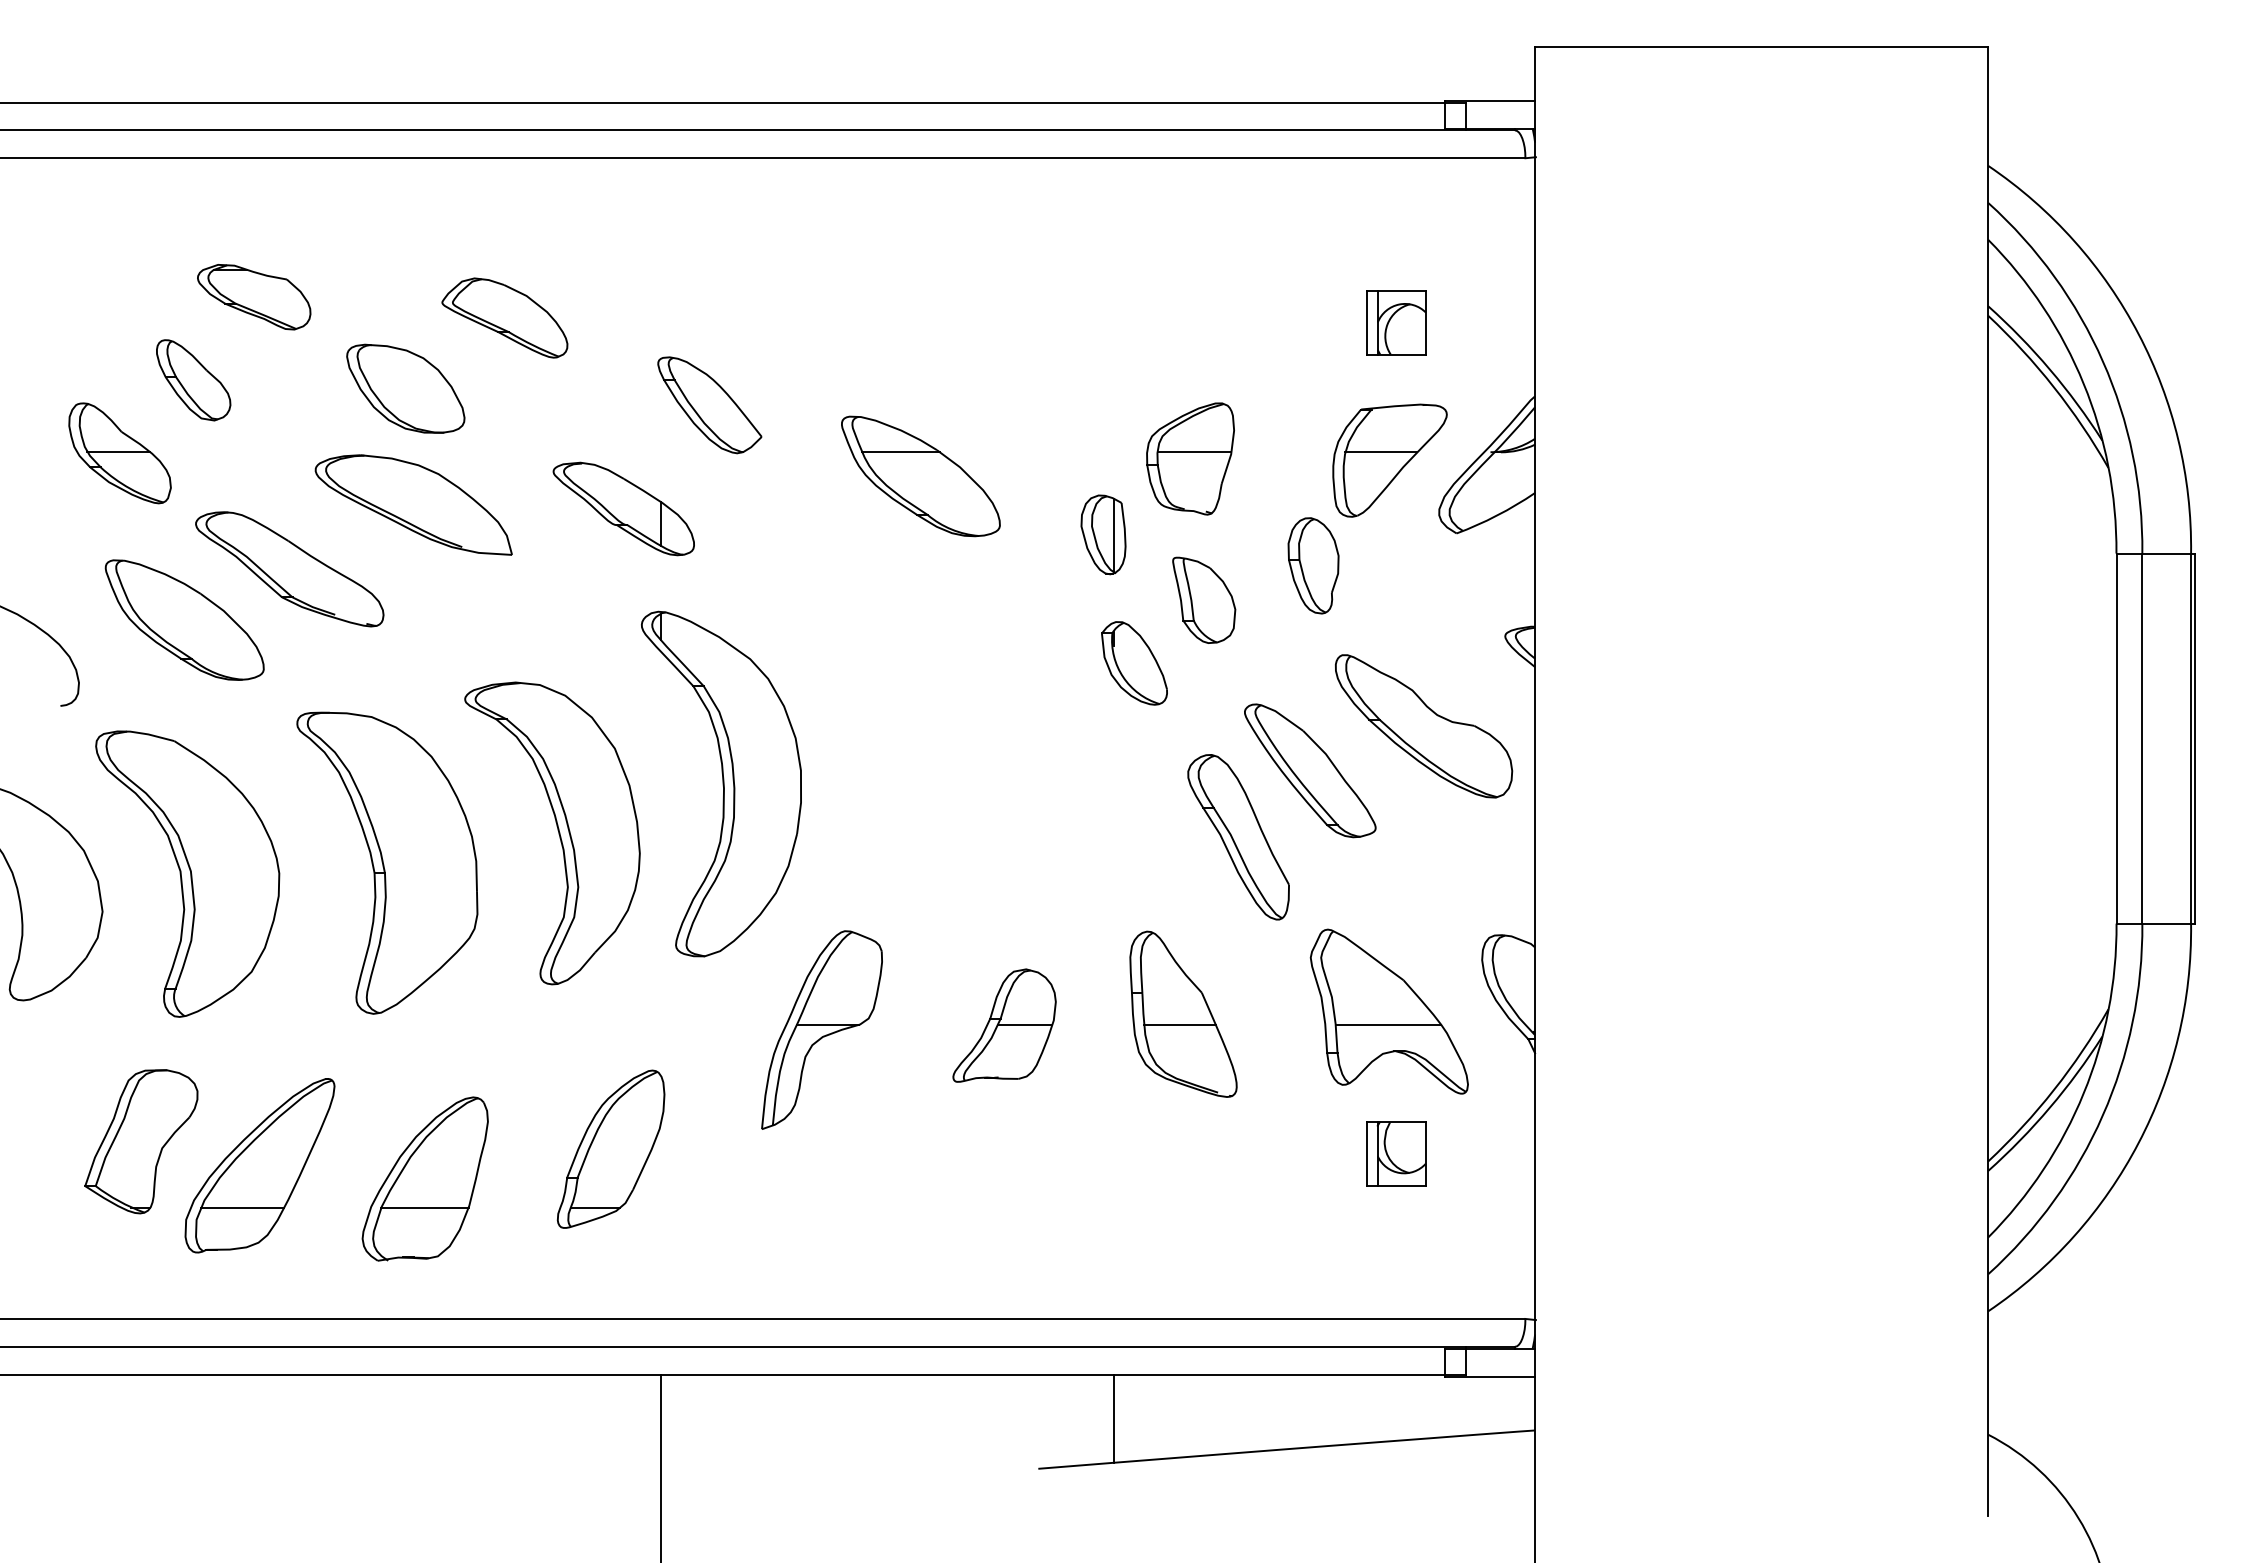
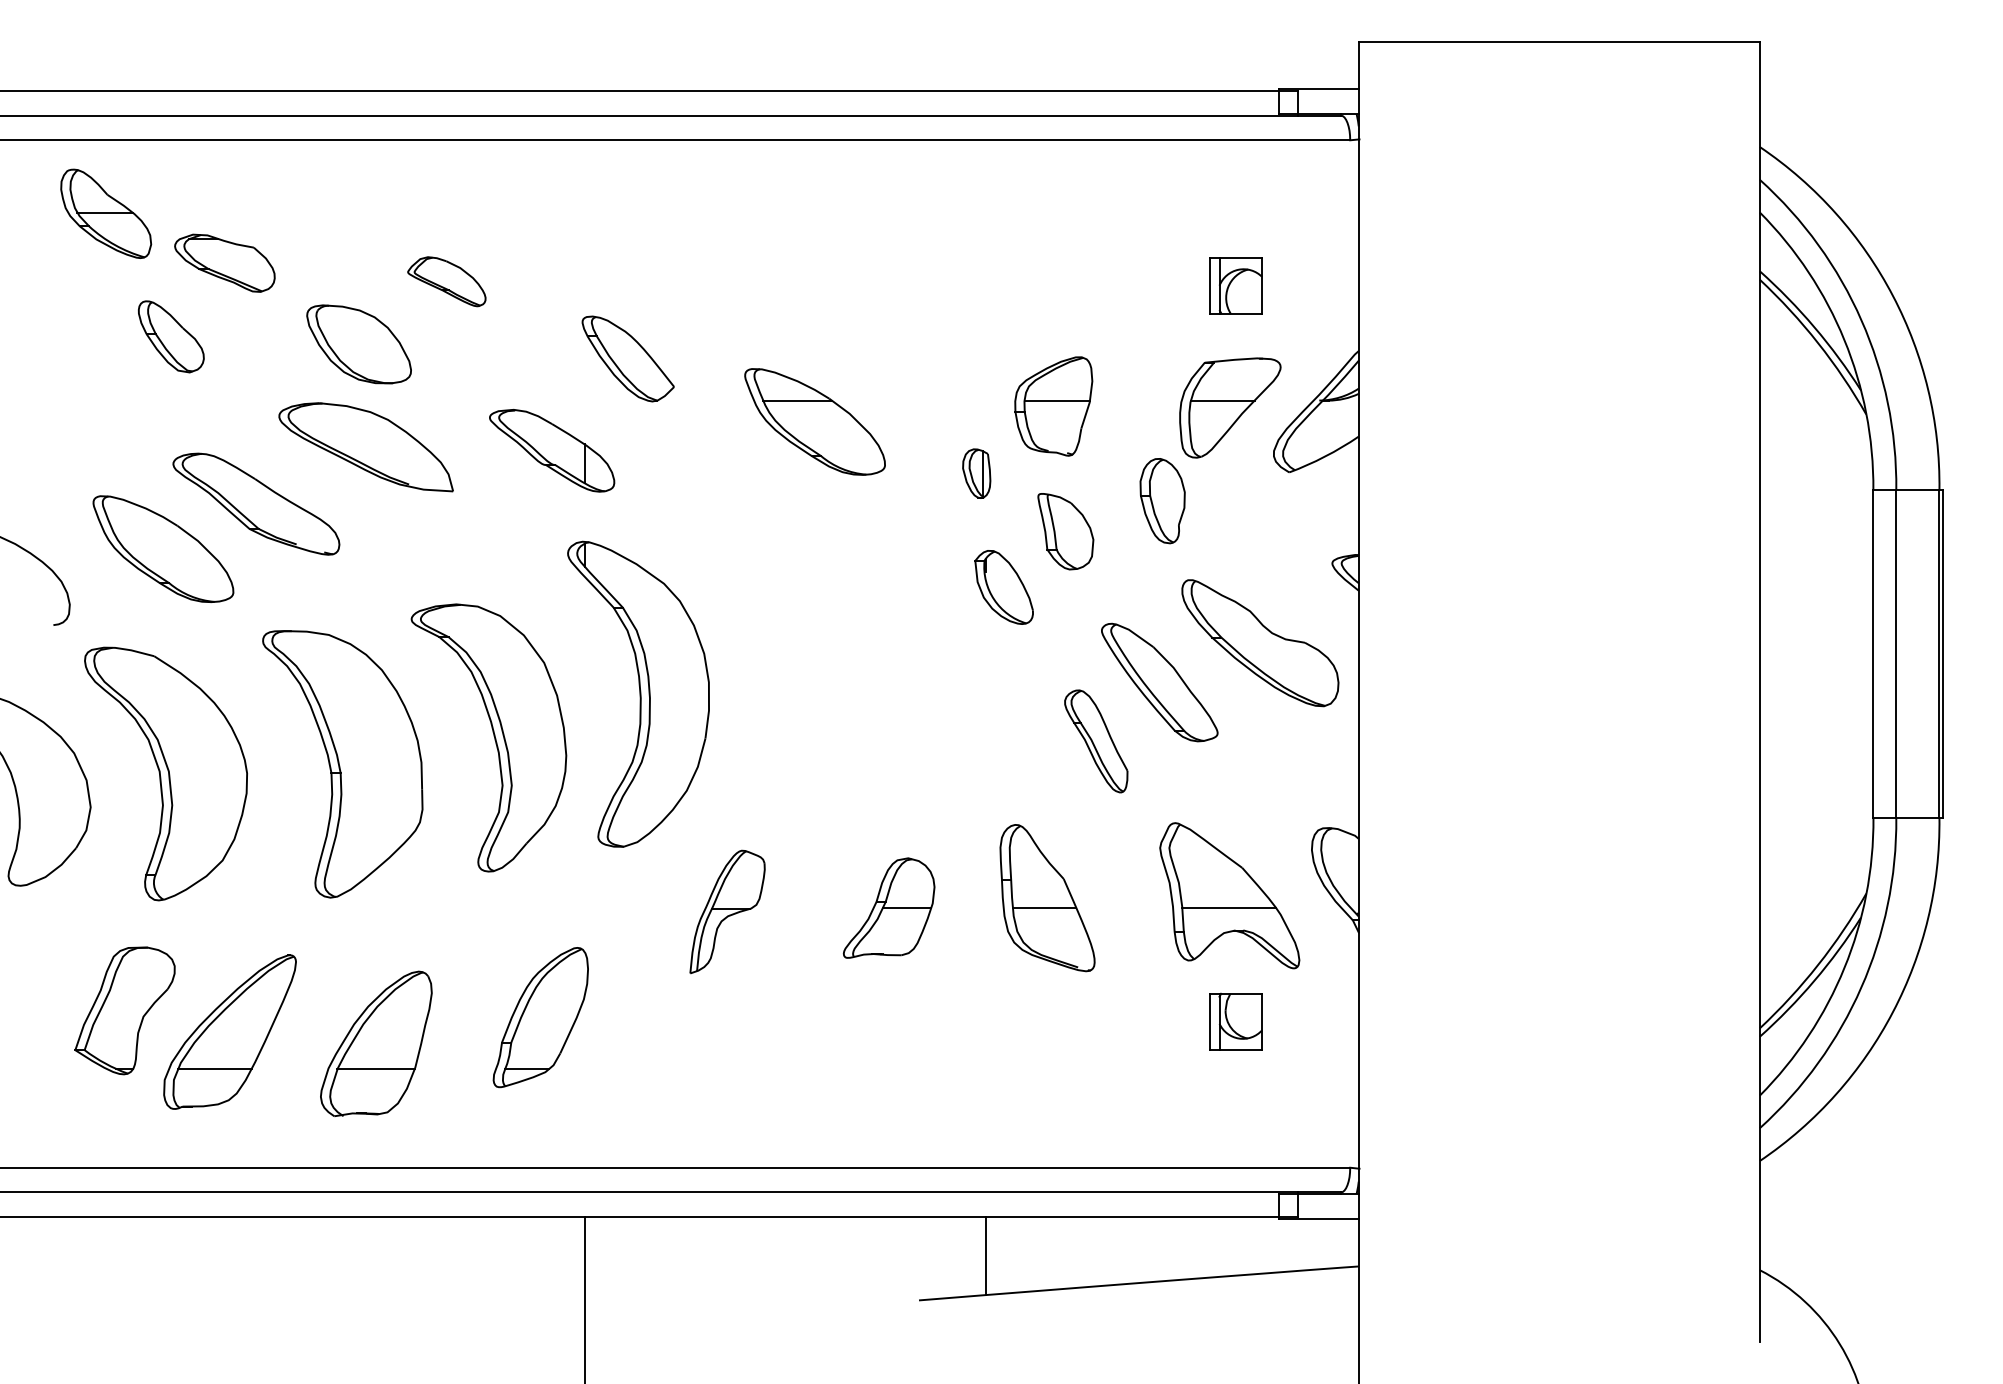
part: (504, 317) -> (446, 281), size x0.7
part: (119, 453) -> (105, 213), moved
part: (1103, 534) -> (976, 473), size x0.7
part: (1238, 837) -> (1096, 741), size x0.7
part: (821, 1029) -> (727, 911), size x0.7

